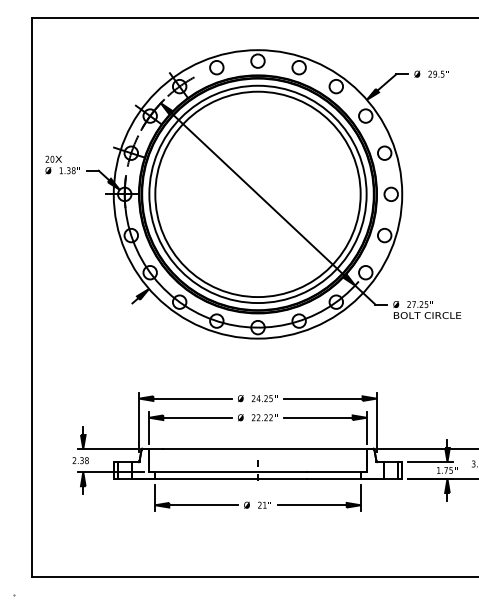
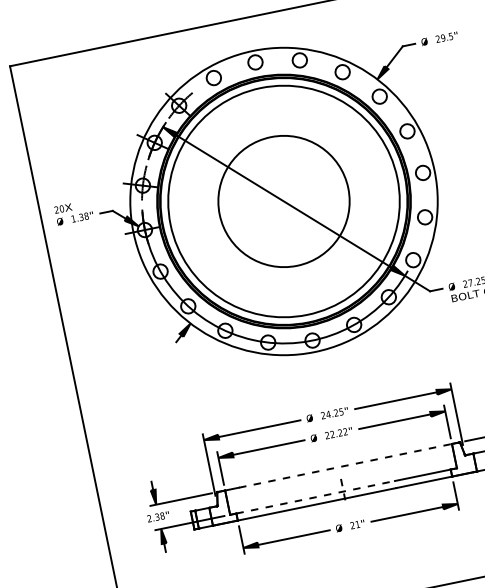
circle: (257, 194) -> (283, 201), size x0.6
line: (264, 449) -> (345, 466), solid -> dashed
line: (231, 472) -> (315, 497), solid -> dashed

